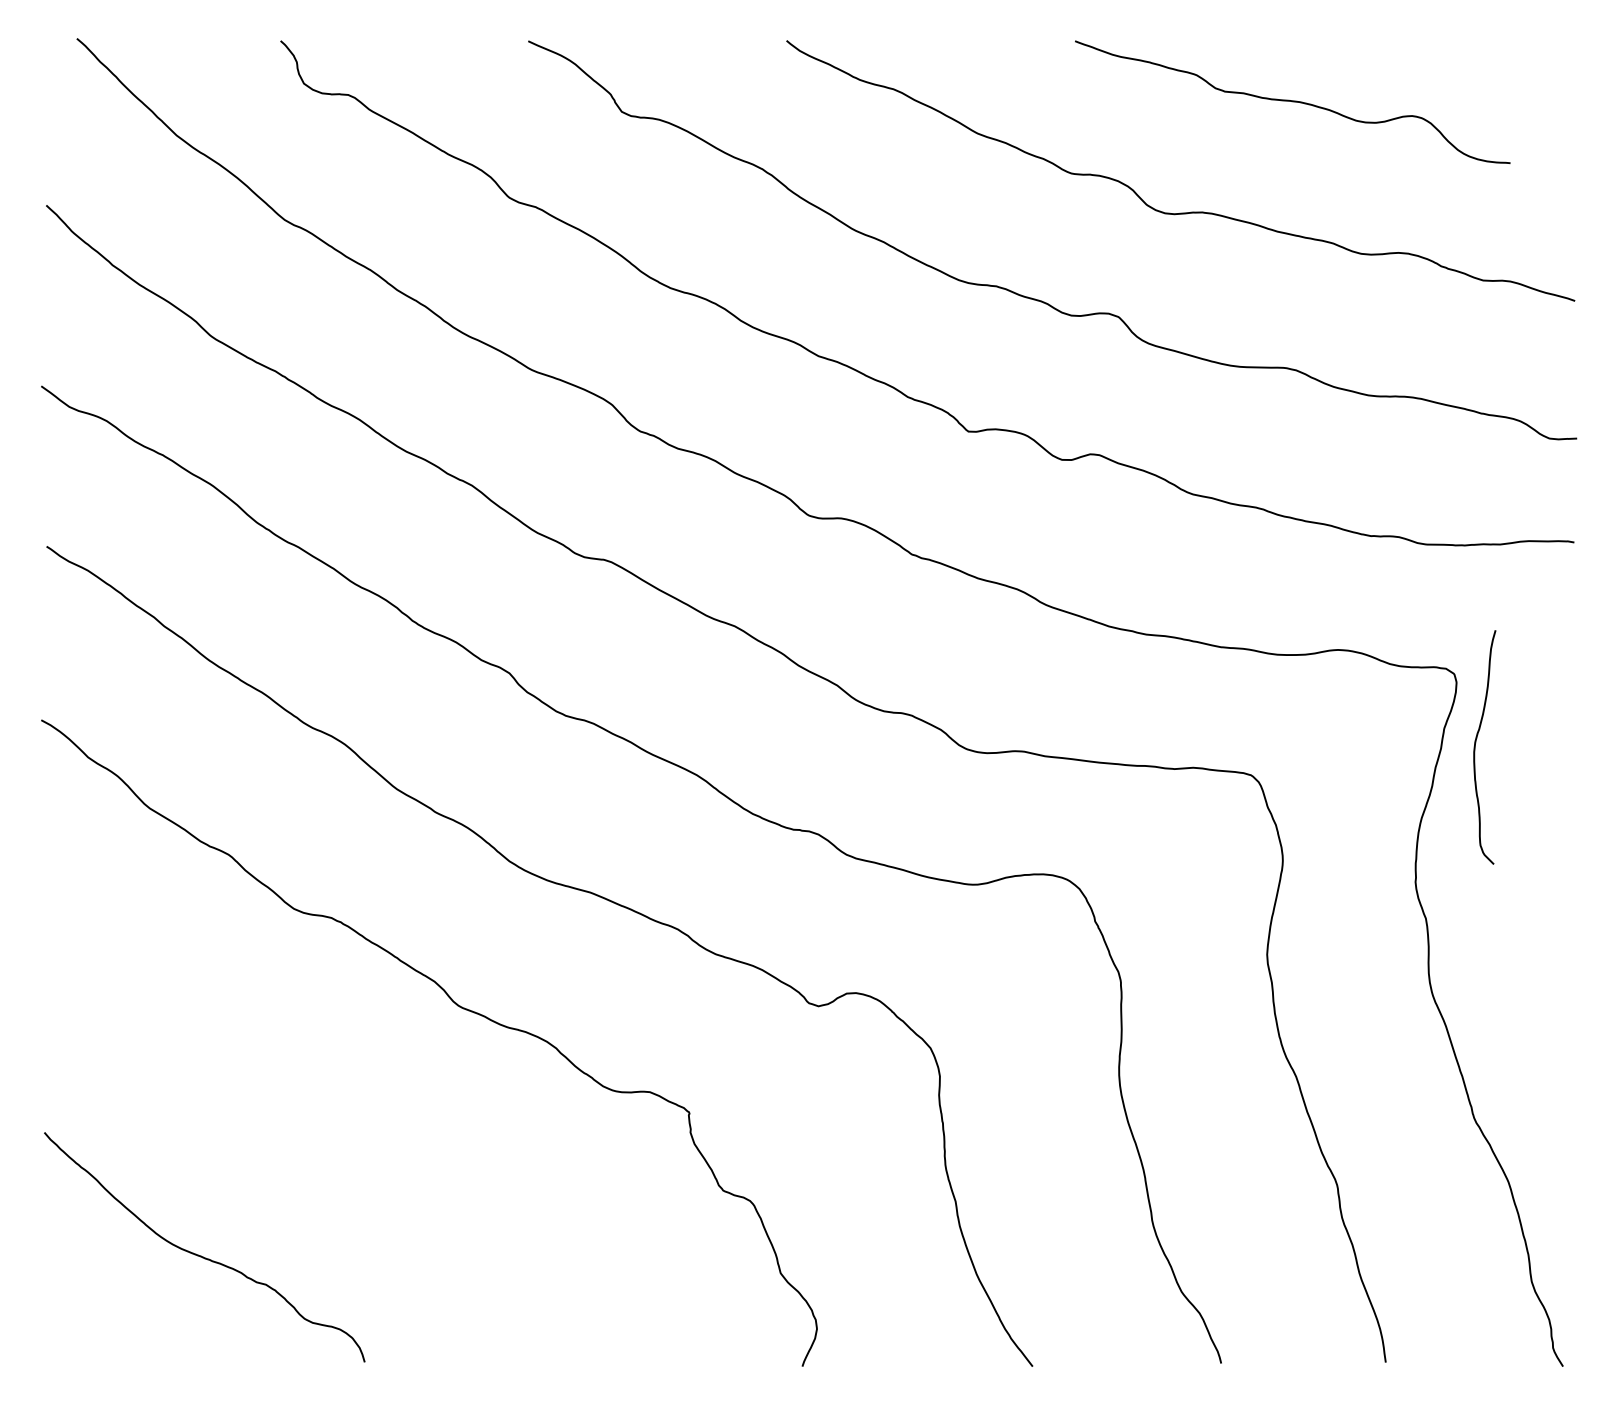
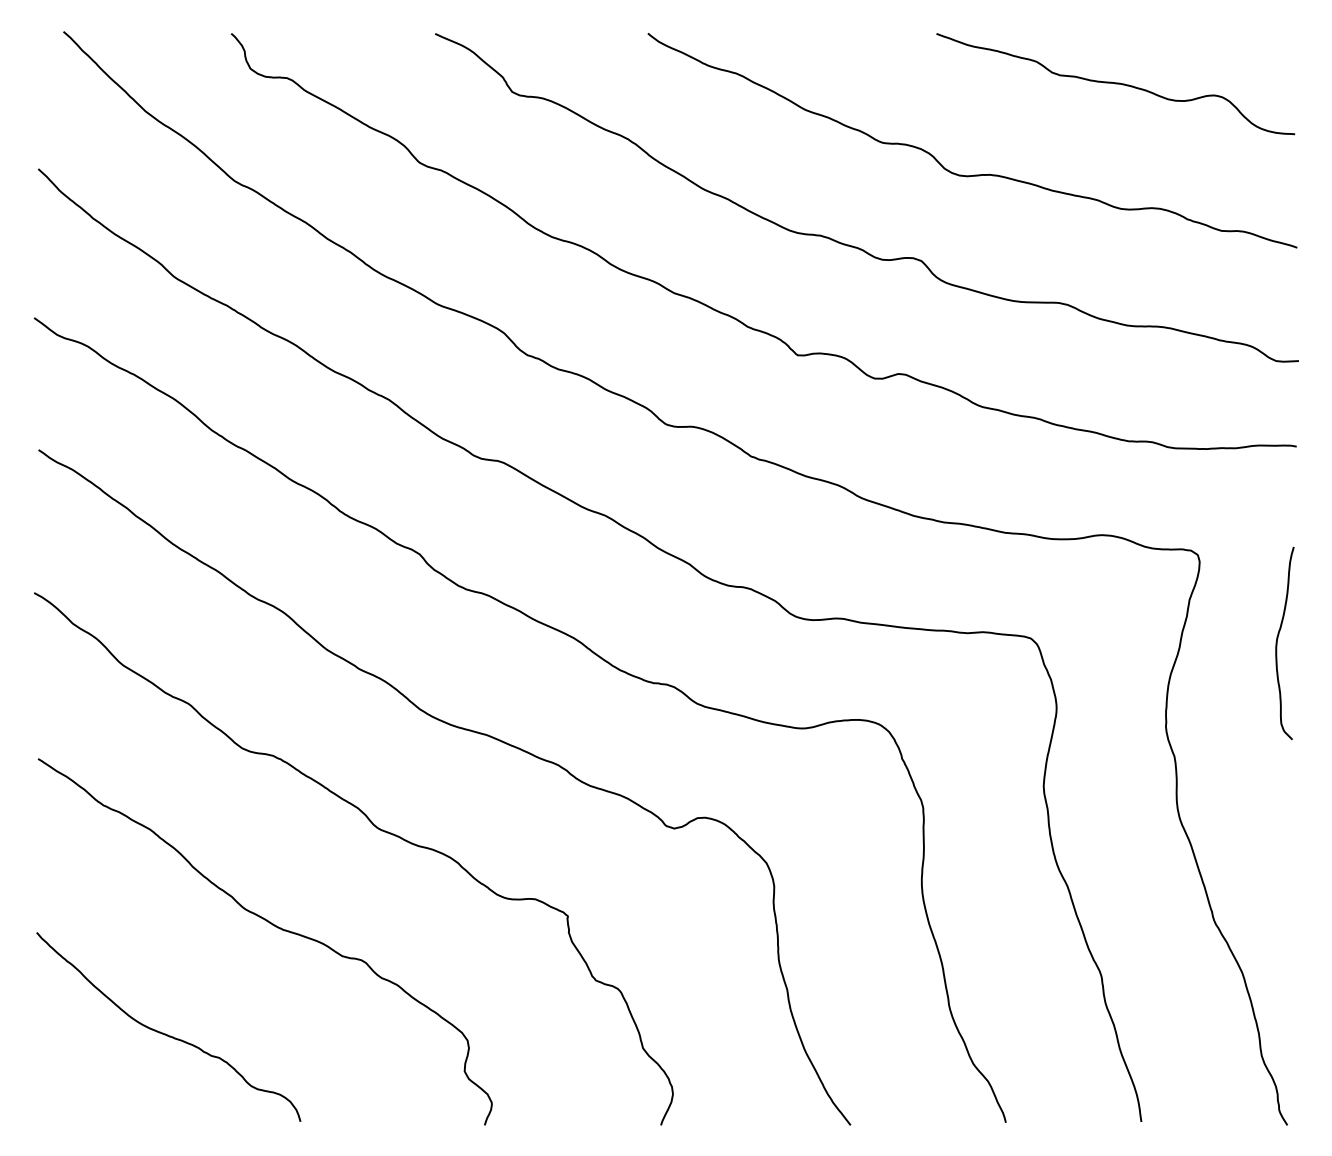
curve: (1292, 102) -> (1115, 84), moved
curve: (1475, 747) -> (1277, 643), moved
curve: (334, 1126) -> (275, 927), added

